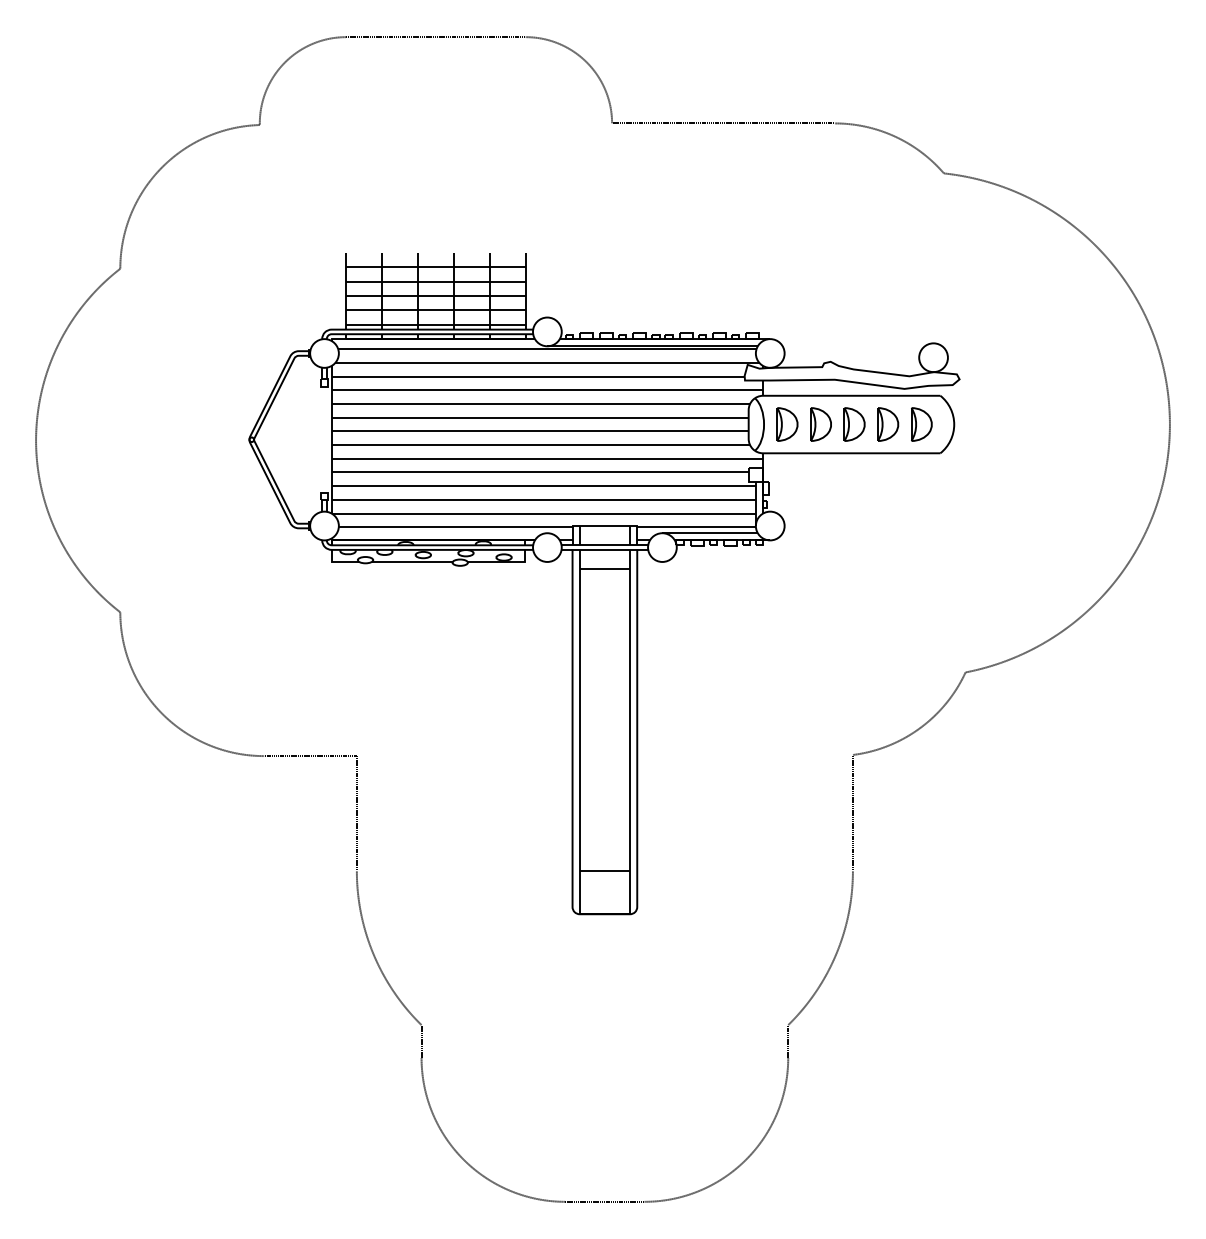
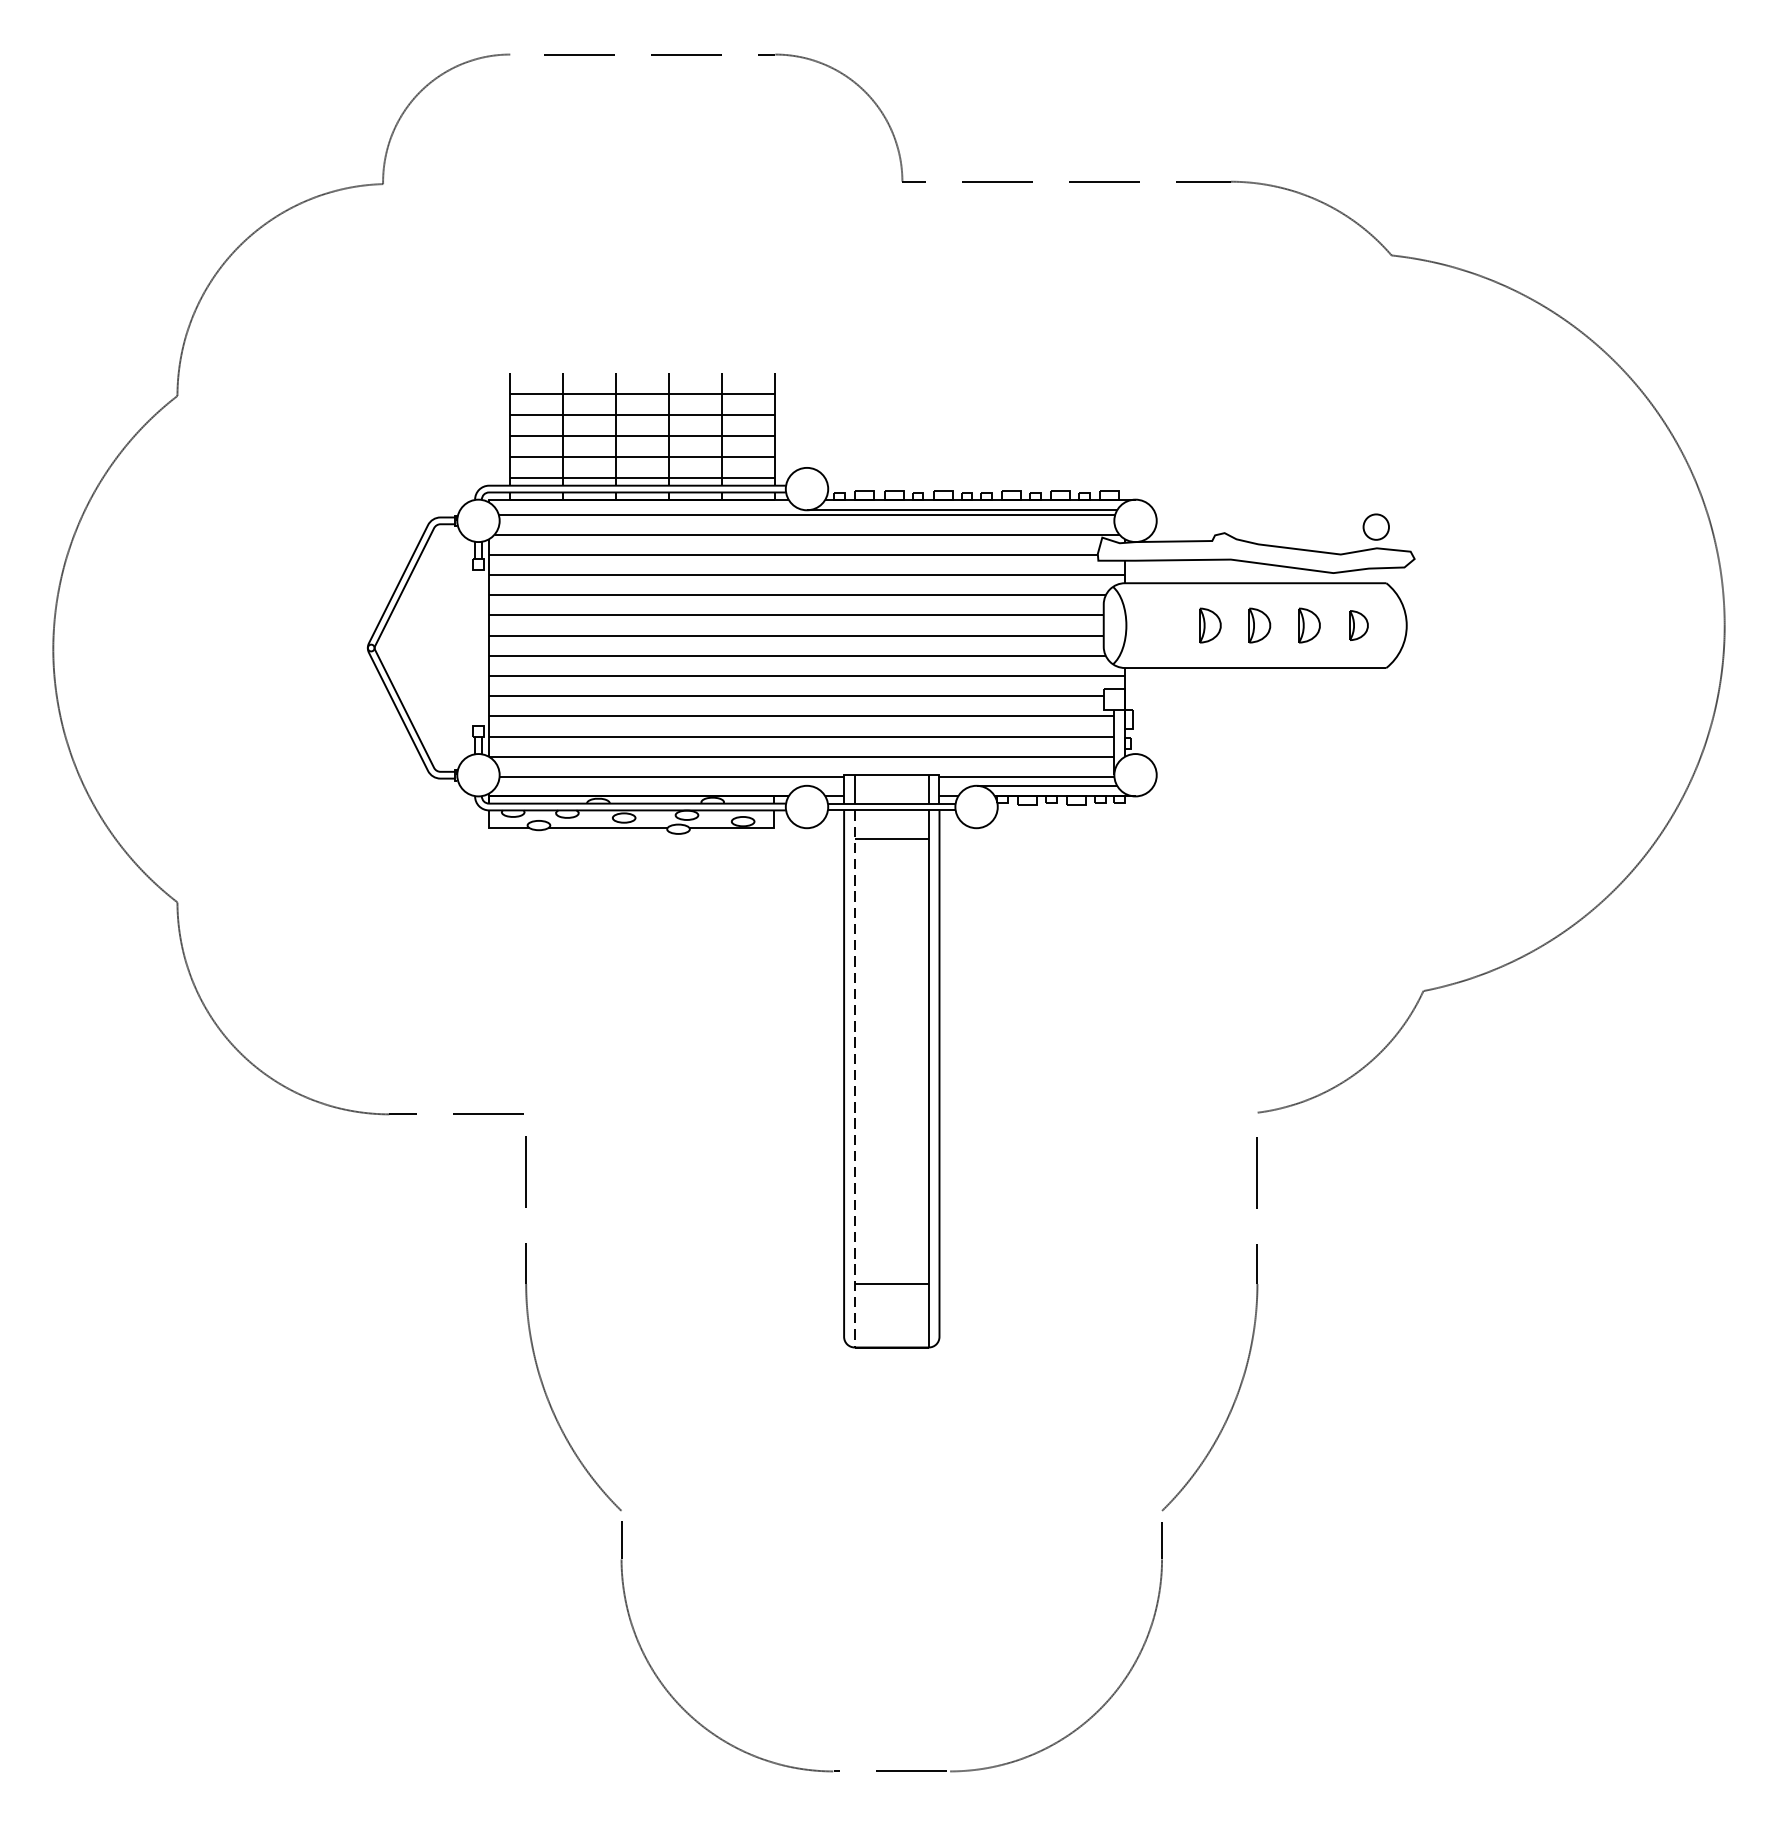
circle: (933, 357) -> (1376, 526), size x0.6
part: (787, 424) -> (1160, 625), removed
part: (820, 424) -> (1209, 625), size x0.7
part: (854, 424) -> (1259, 625), size x0.7
part: (888, 424) -> (1309, 625), size x0.7
part: (921, 424) -> (1358, 625), size x0.6
line: (579, 732) -> (854, 1079), solid -> dashed

